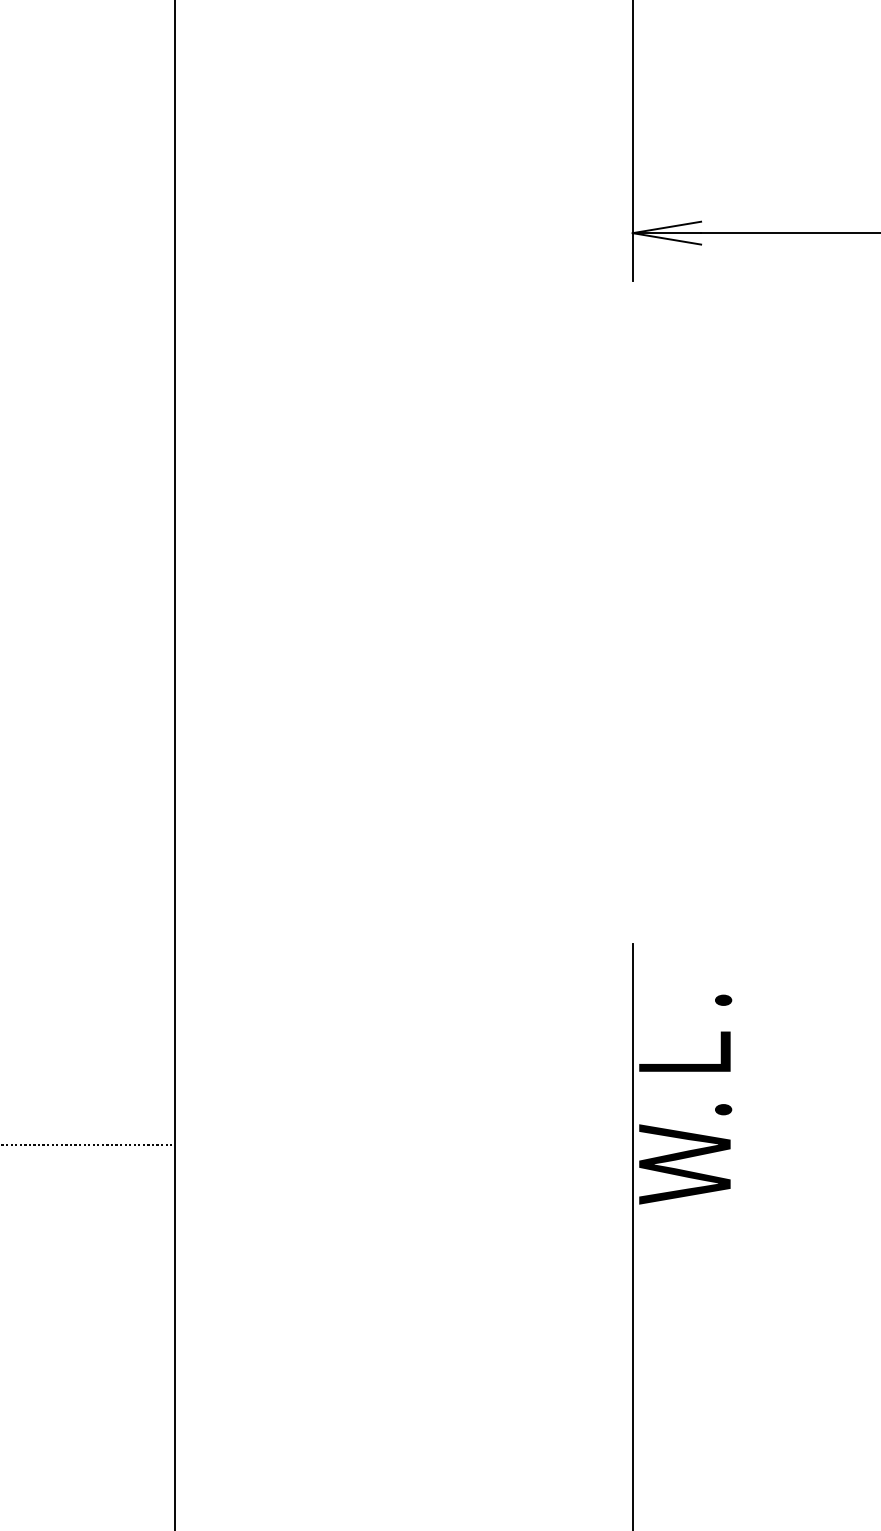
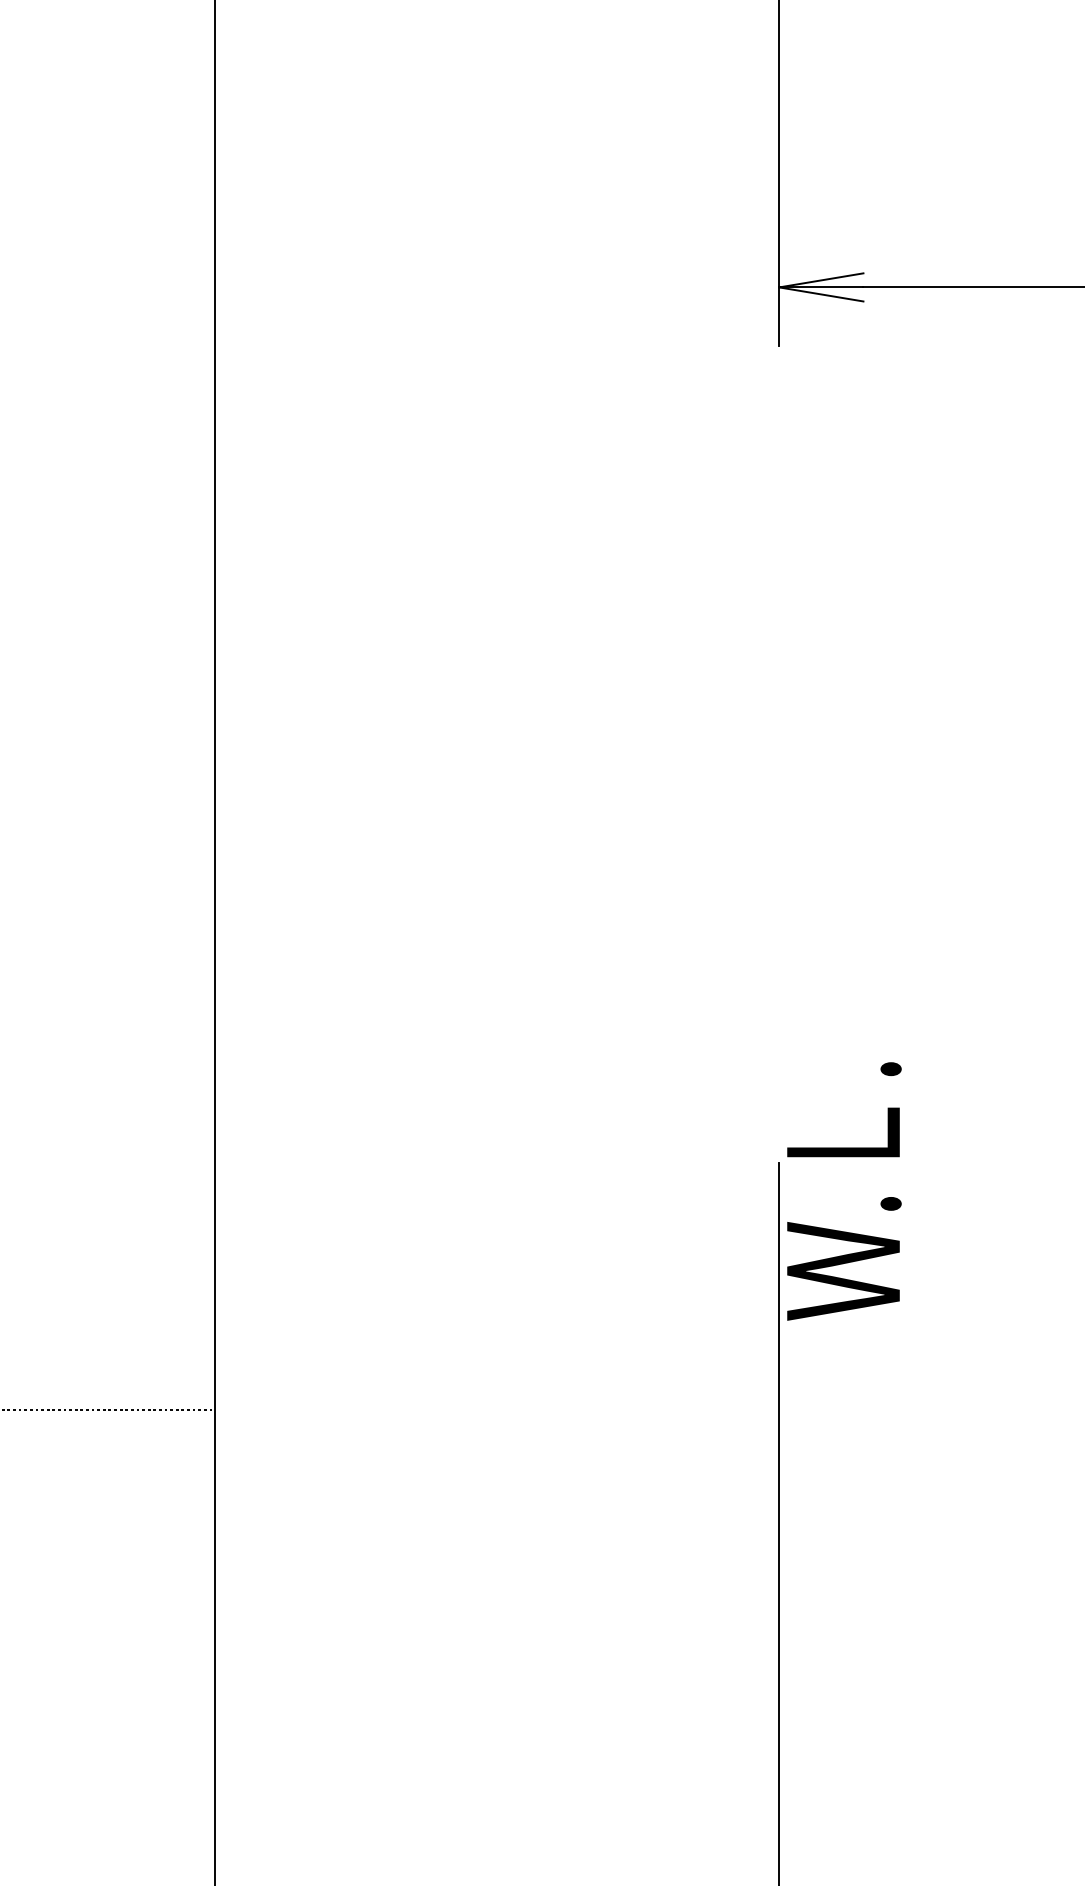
text: (685, 1099) -> (844, 1191), moved

